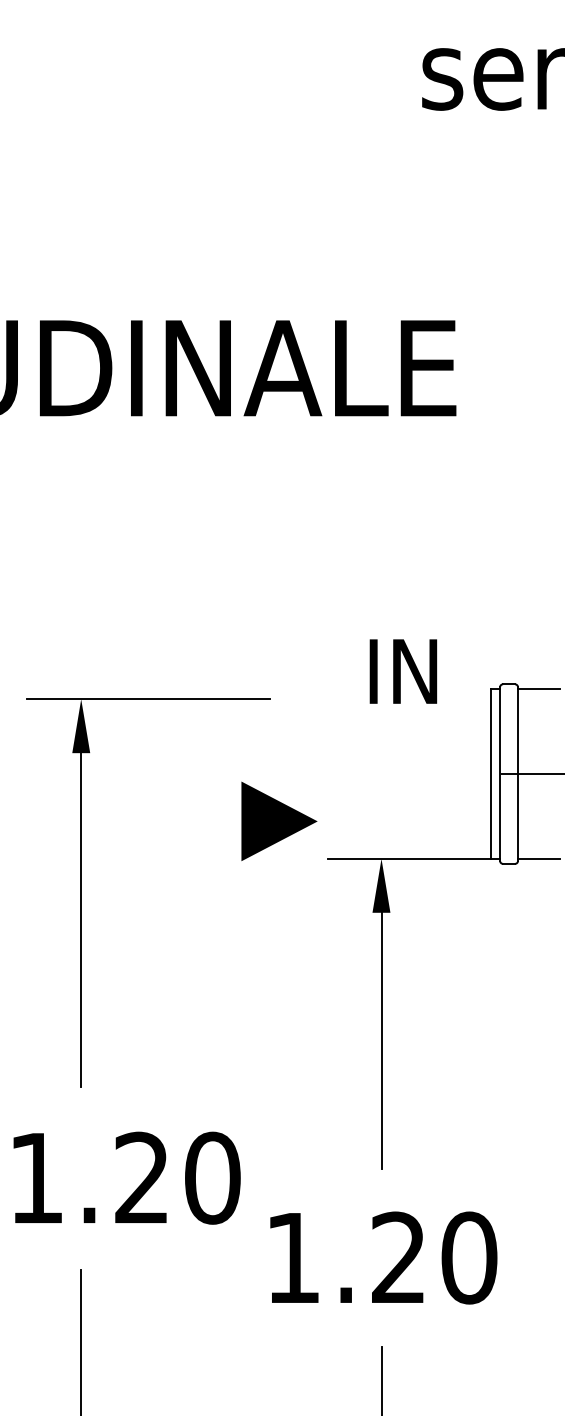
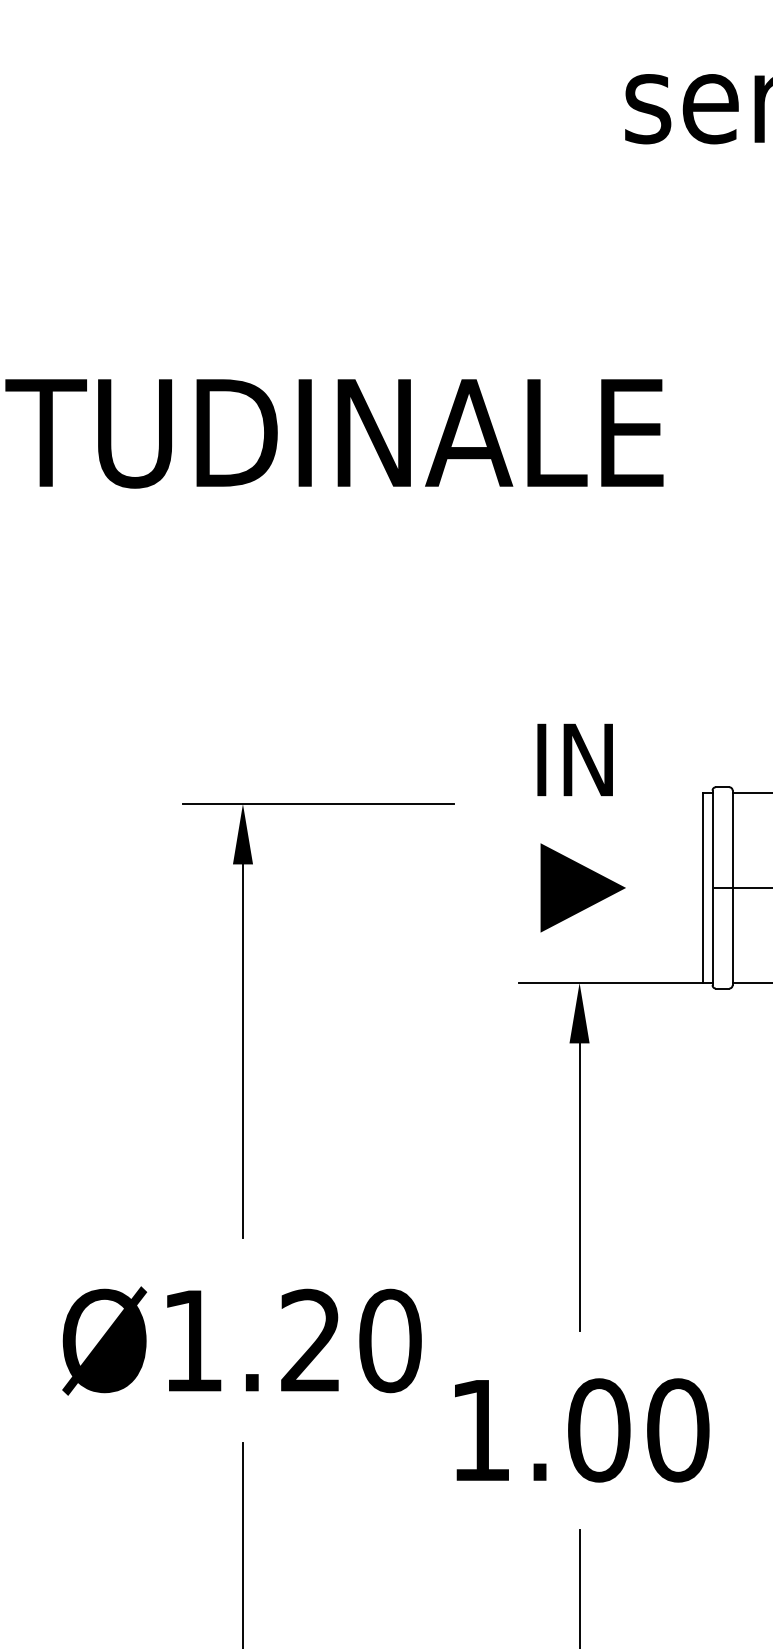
text: (402, 671) -> (574, 759), moved
line: (278, 821) -> (582, 887), moved
text: (399, 1258) -> (599, 1430), 1.20 -> 1.00

